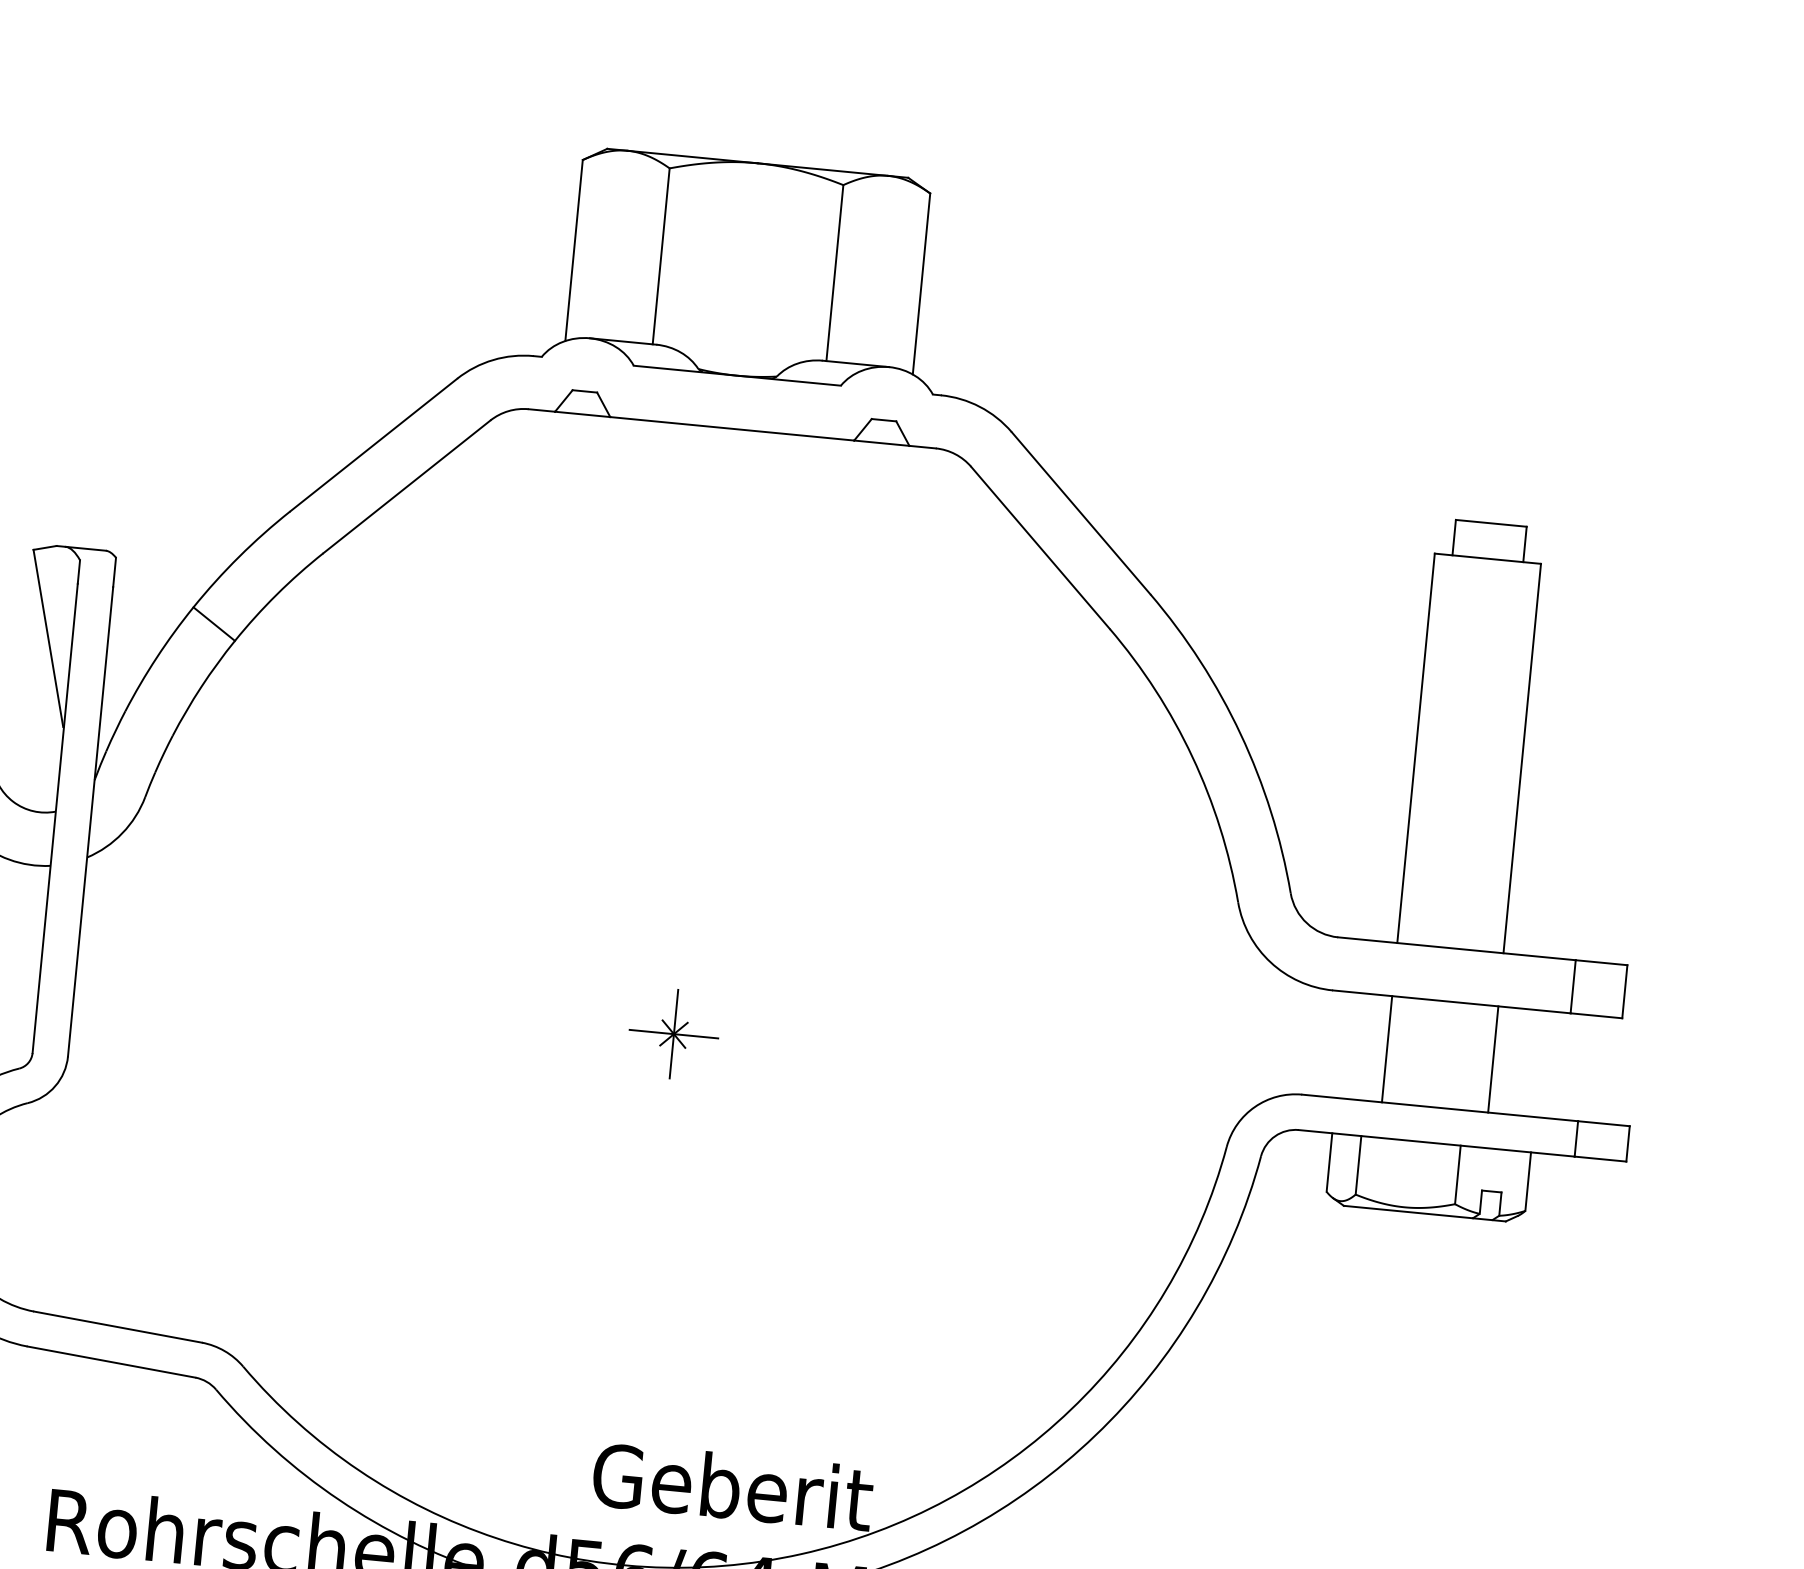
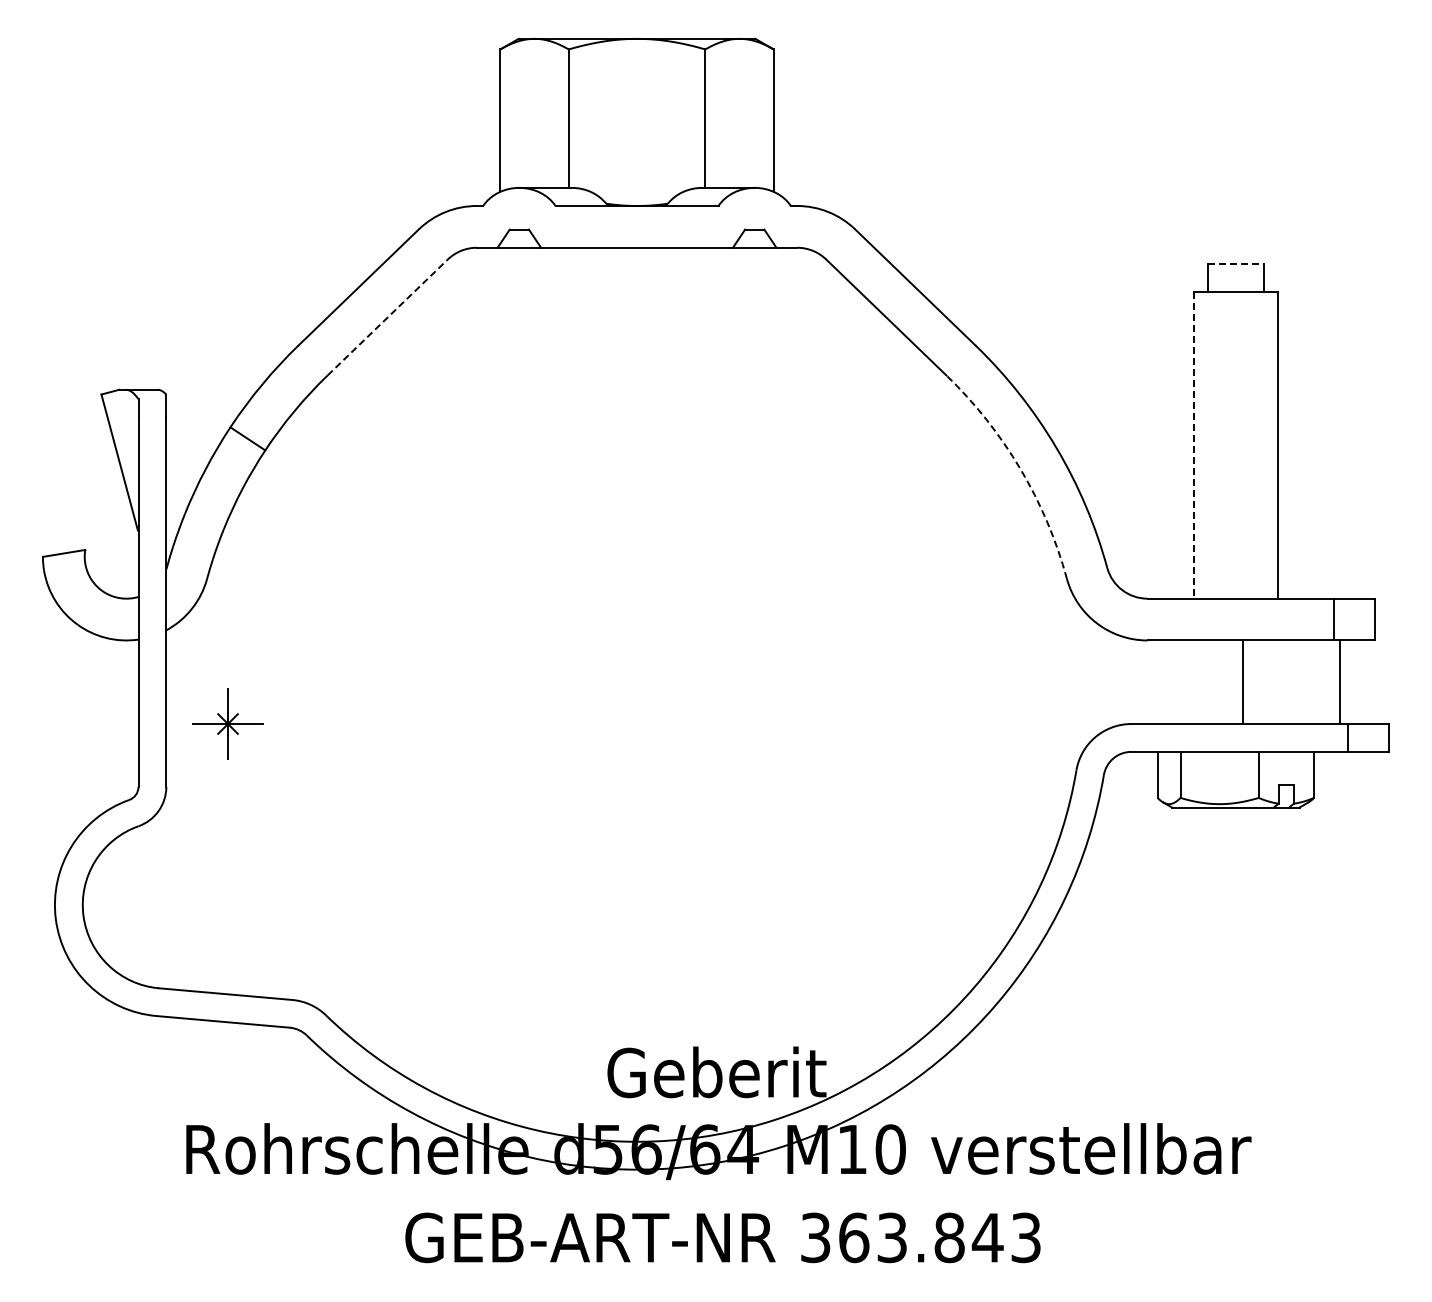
line: (406, 486) -> (387, 317), solid -> dashed
line: (1490, 523) -> (1235, 264), solid -> dashed
line: (1416, 749) -> (1194, 446), solid -> dashed
arc: (1192, 757) -> (1020, 469), solid -> dashed
part: (673, 1033) -> (227, 723), moved
line: (1387, 1049) -> (1243, 682), moved
line: (1493, 1059) -> (1339, 682), moved

